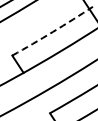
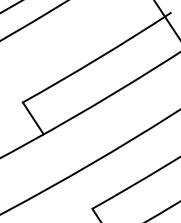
arc: (53, 31) -> (98, 58), dashed -> solid

